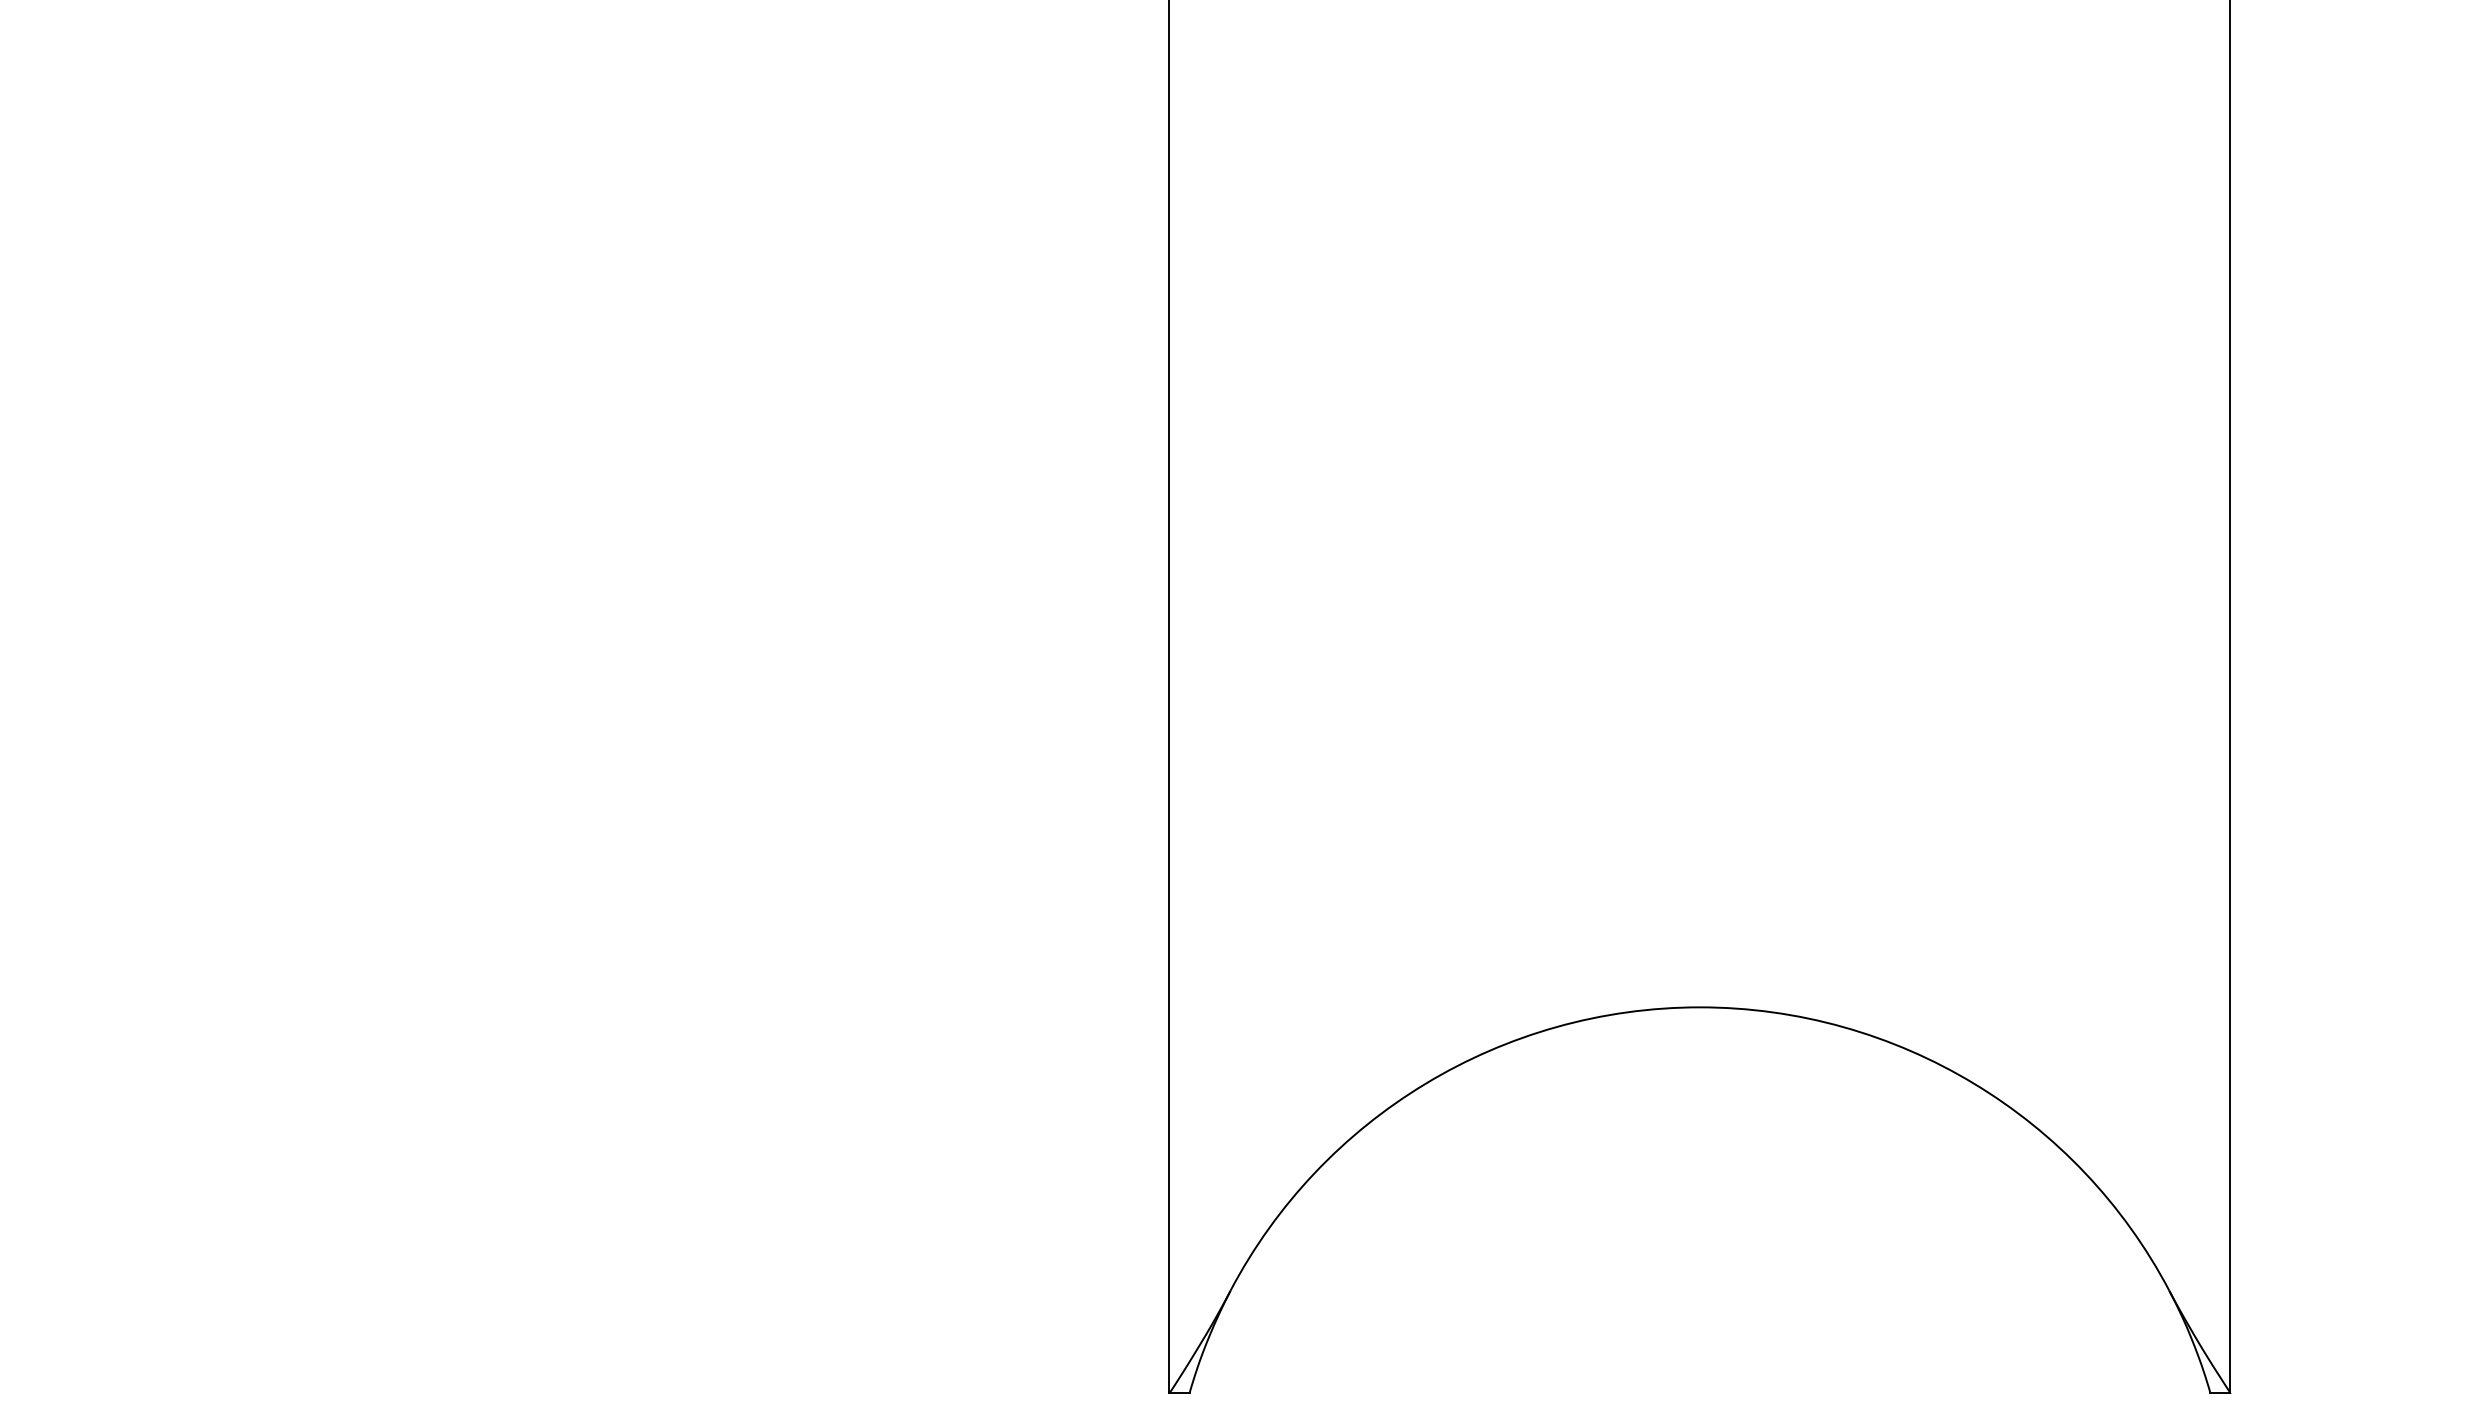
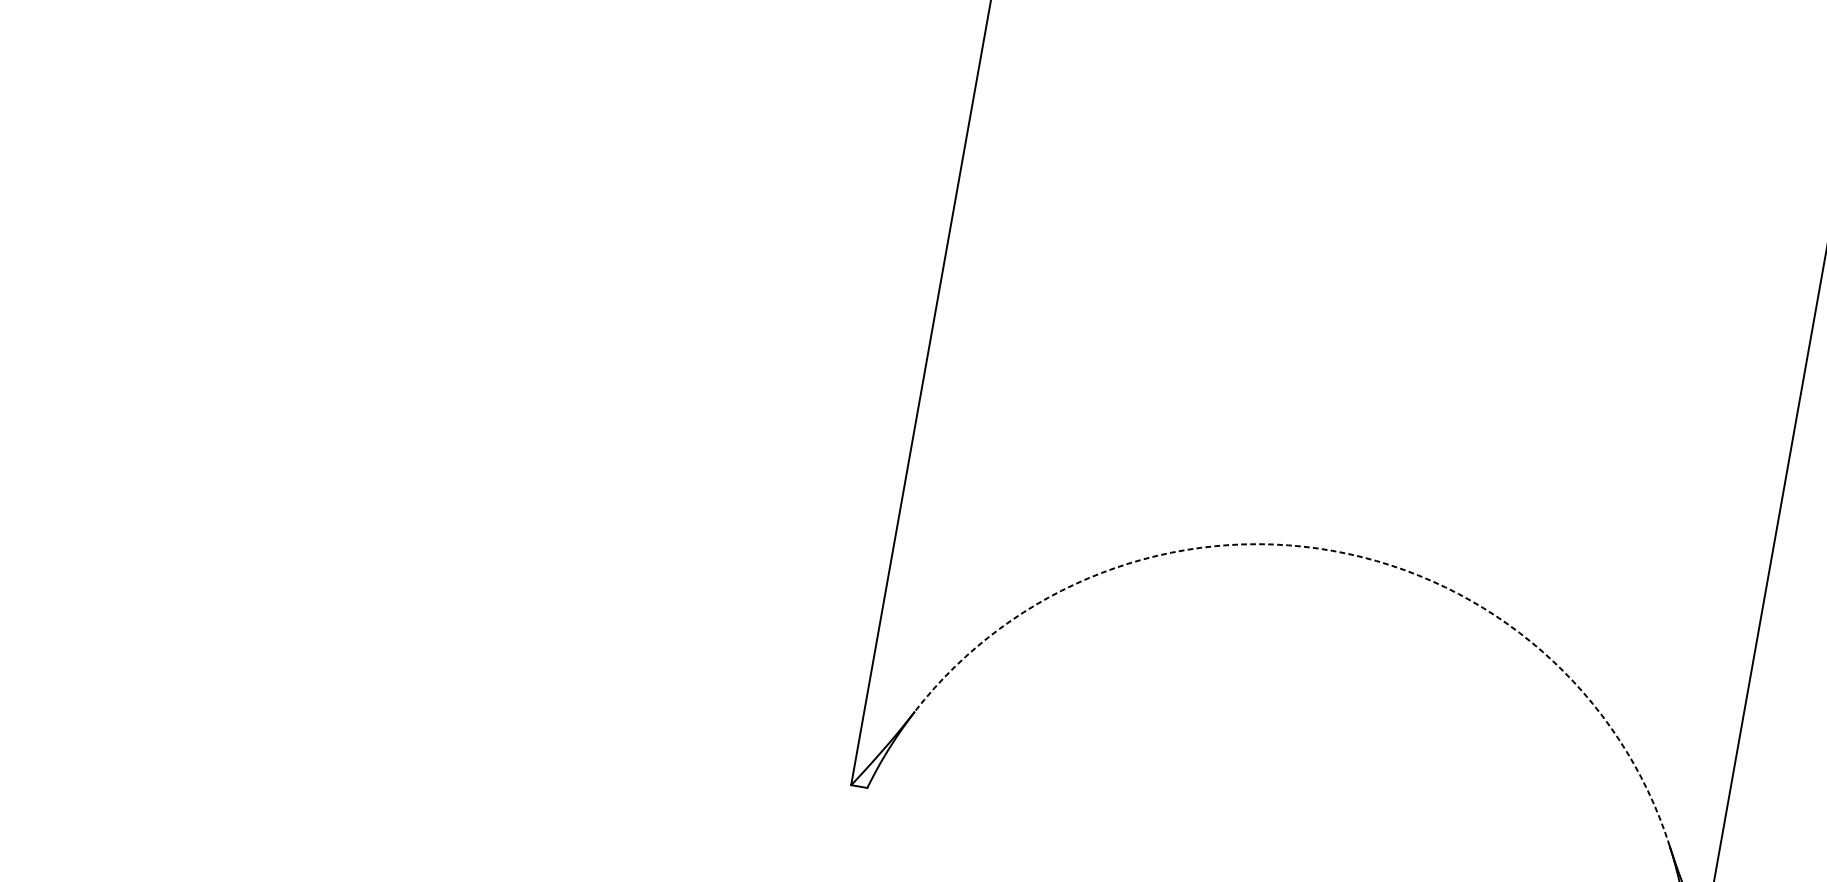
arc: (1699, 1007) -> (1332, 550), solid -> dashed

